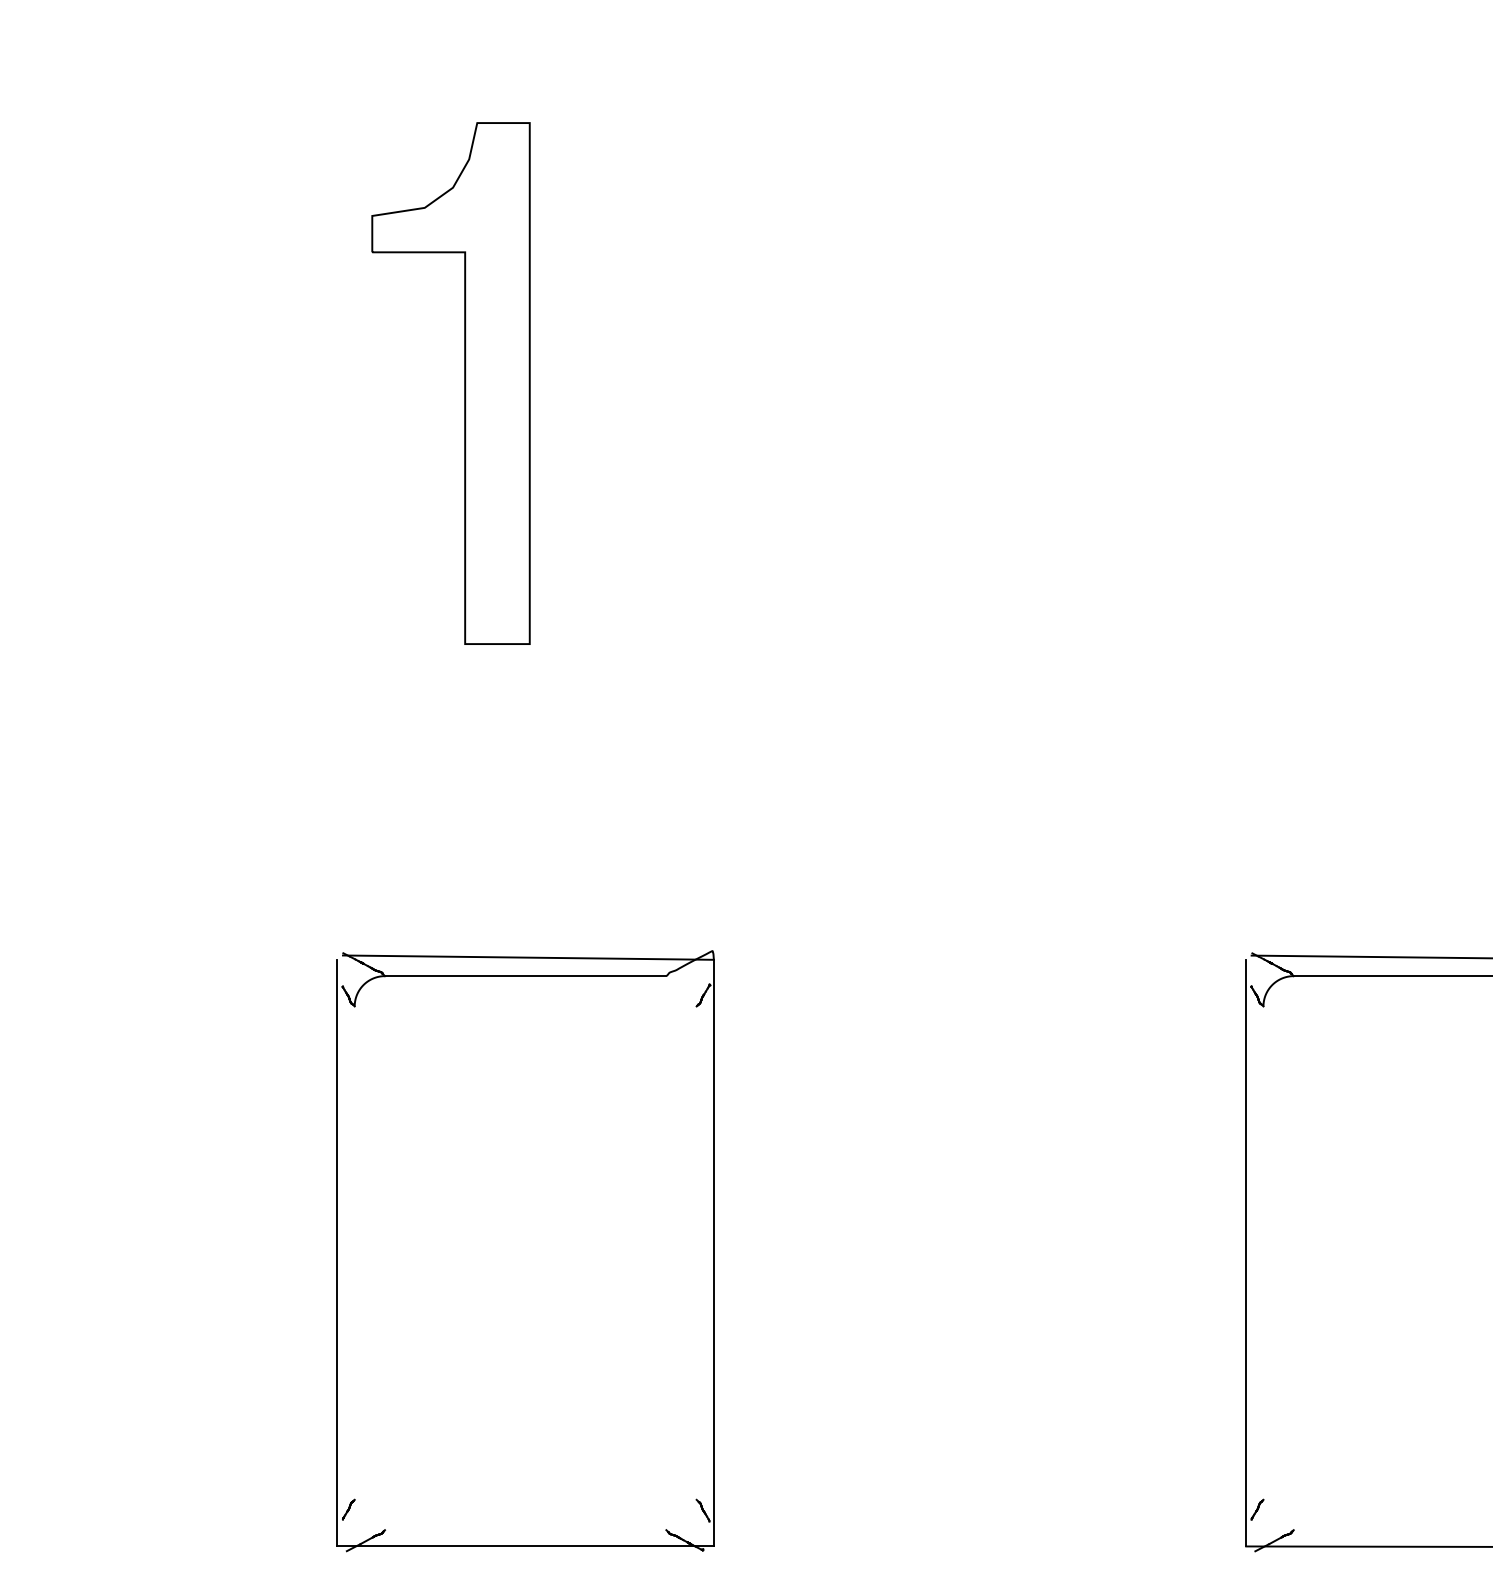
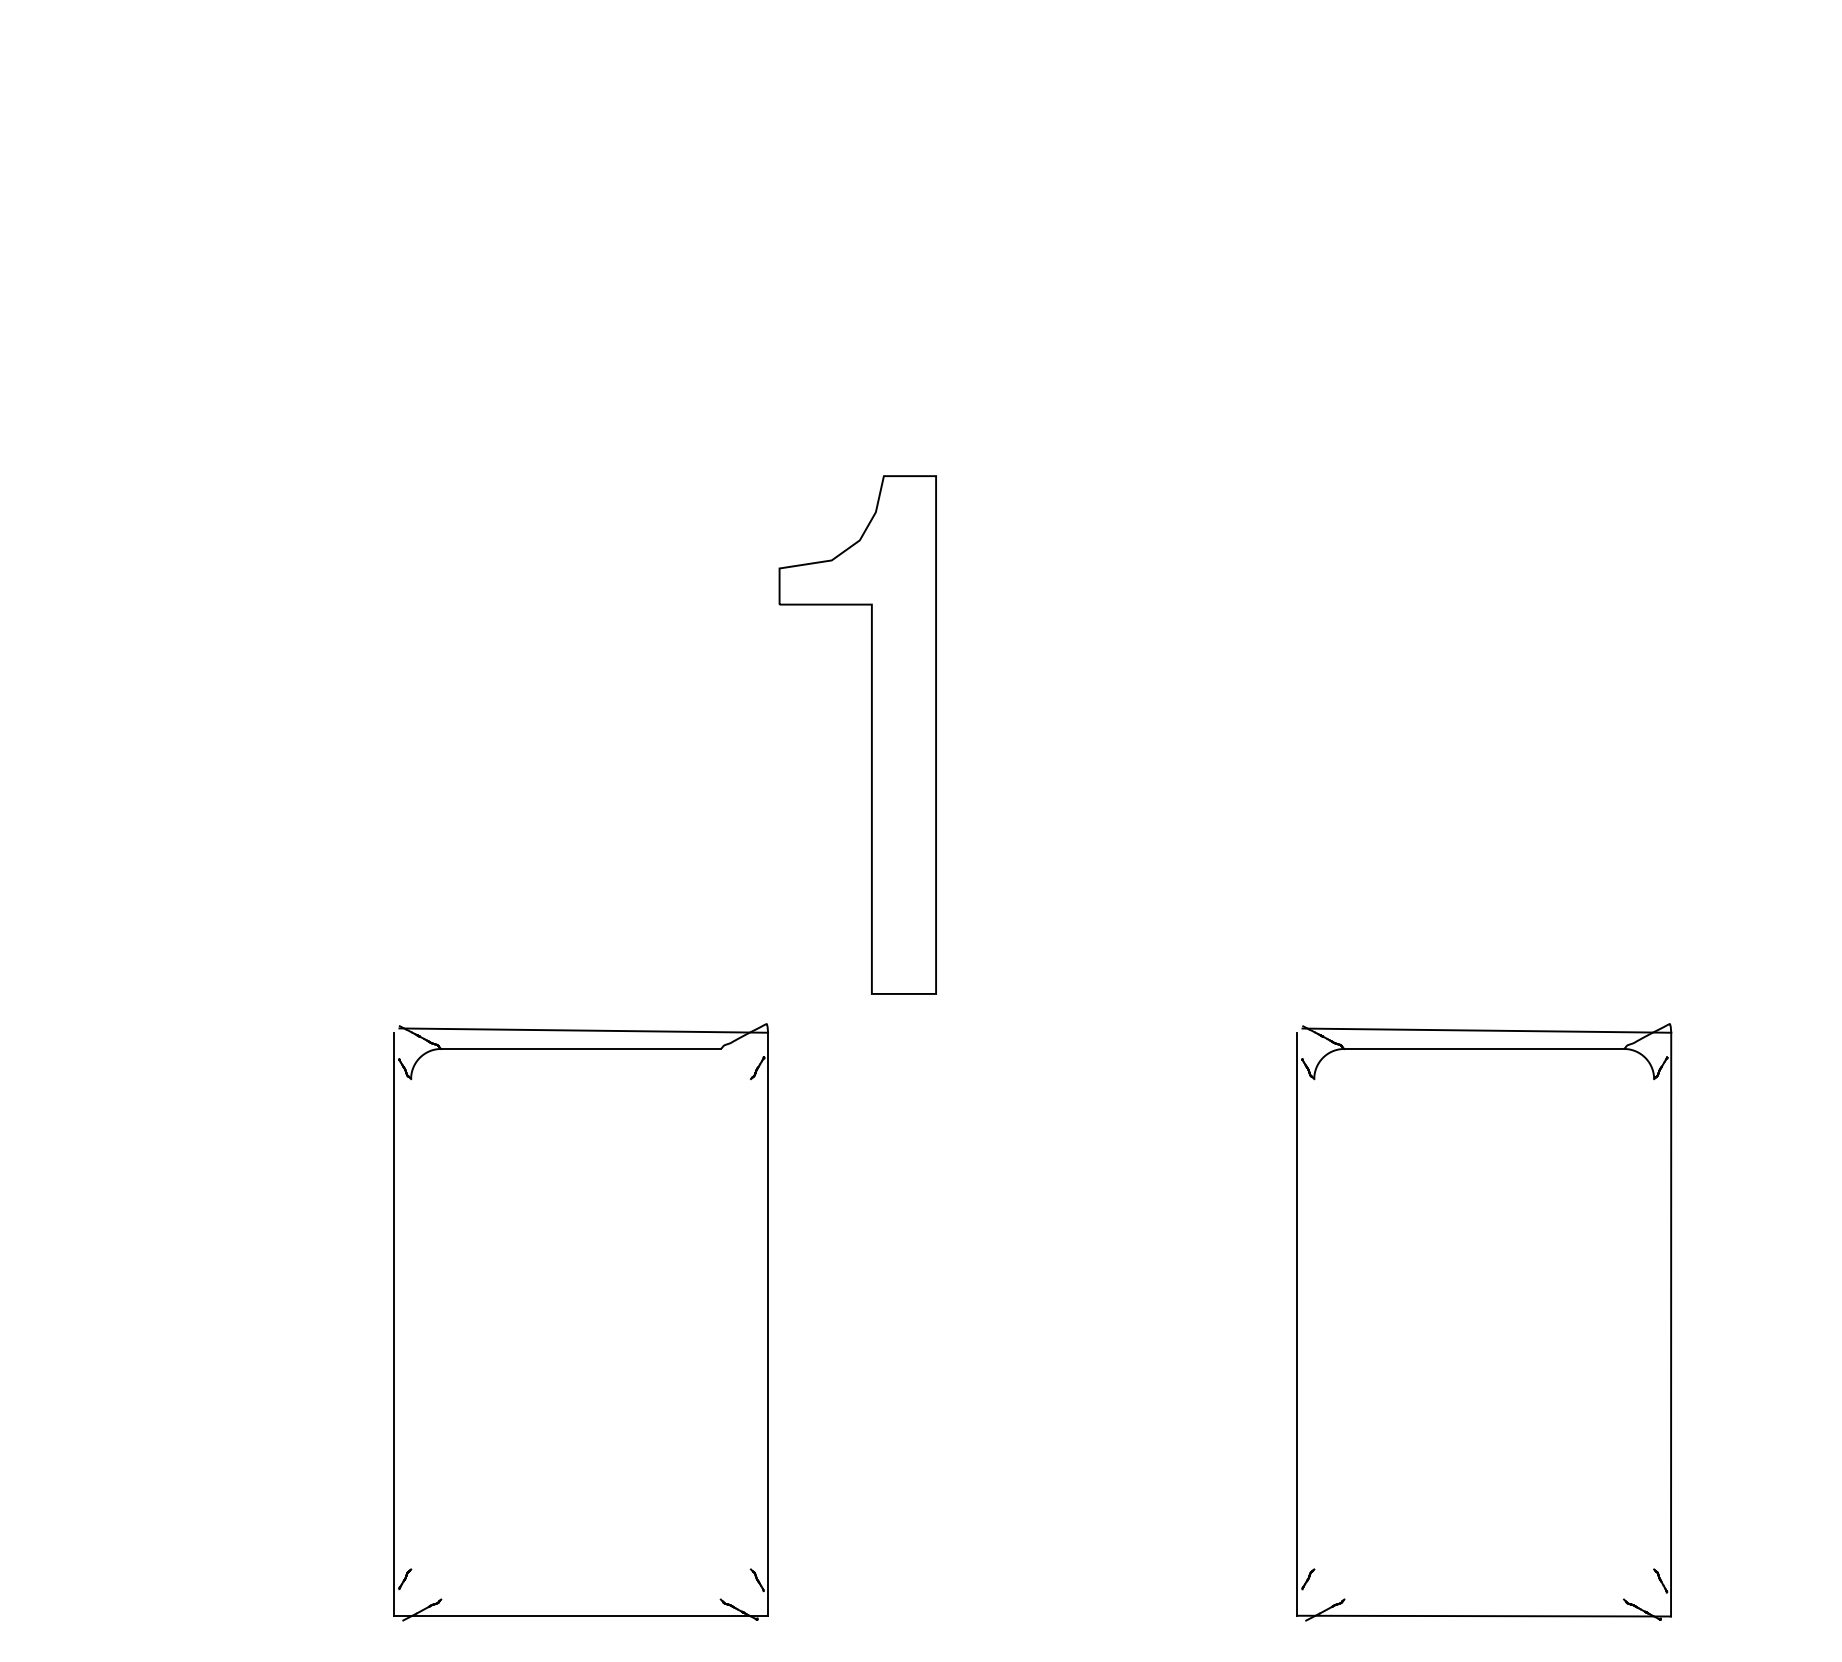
part: (464, 383) -> (871, 734), moved

